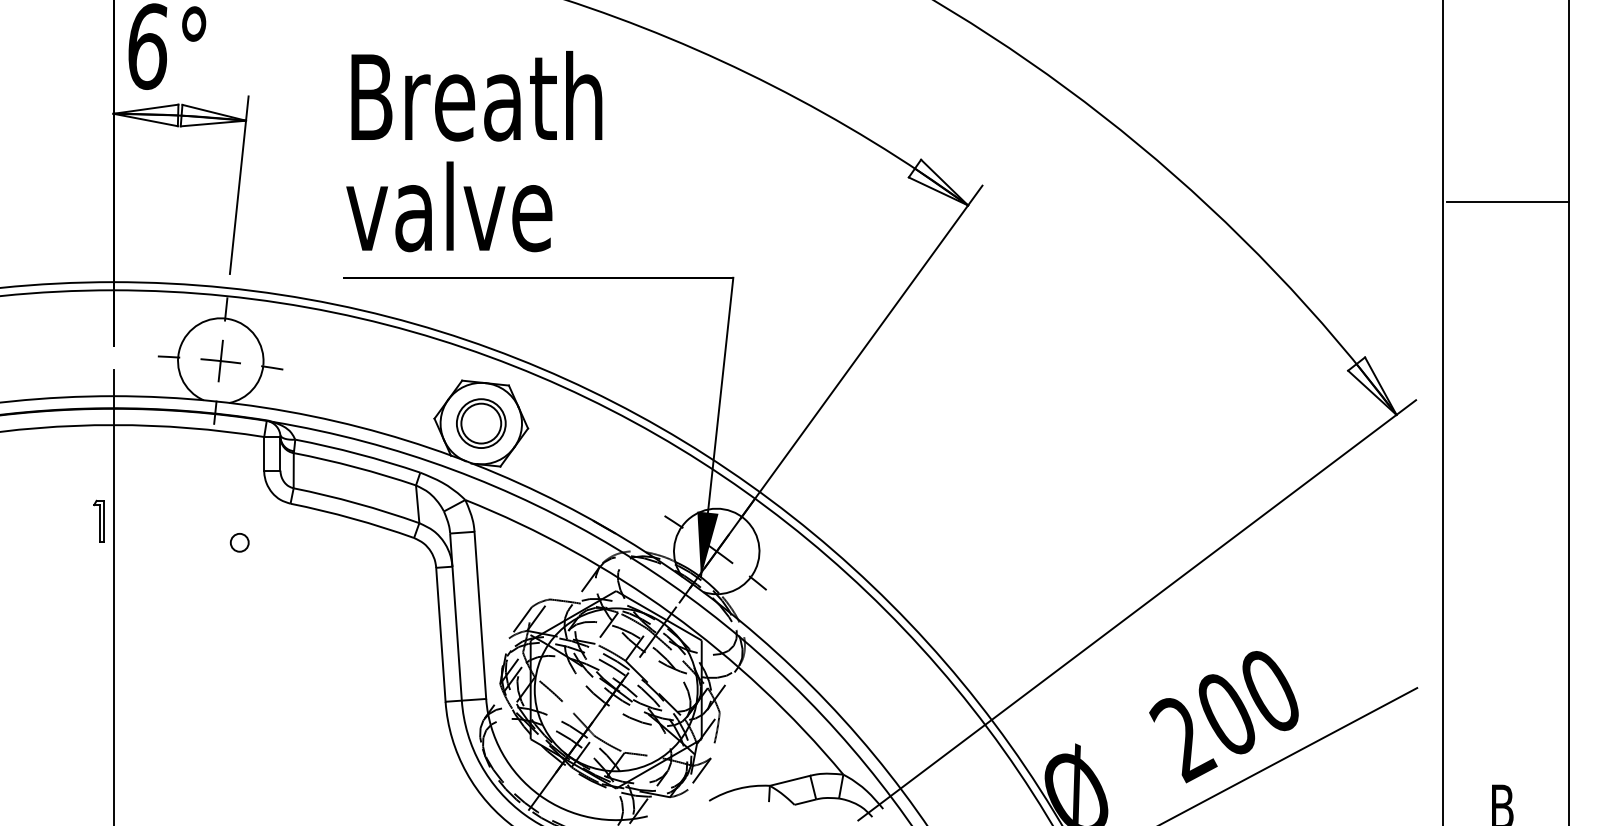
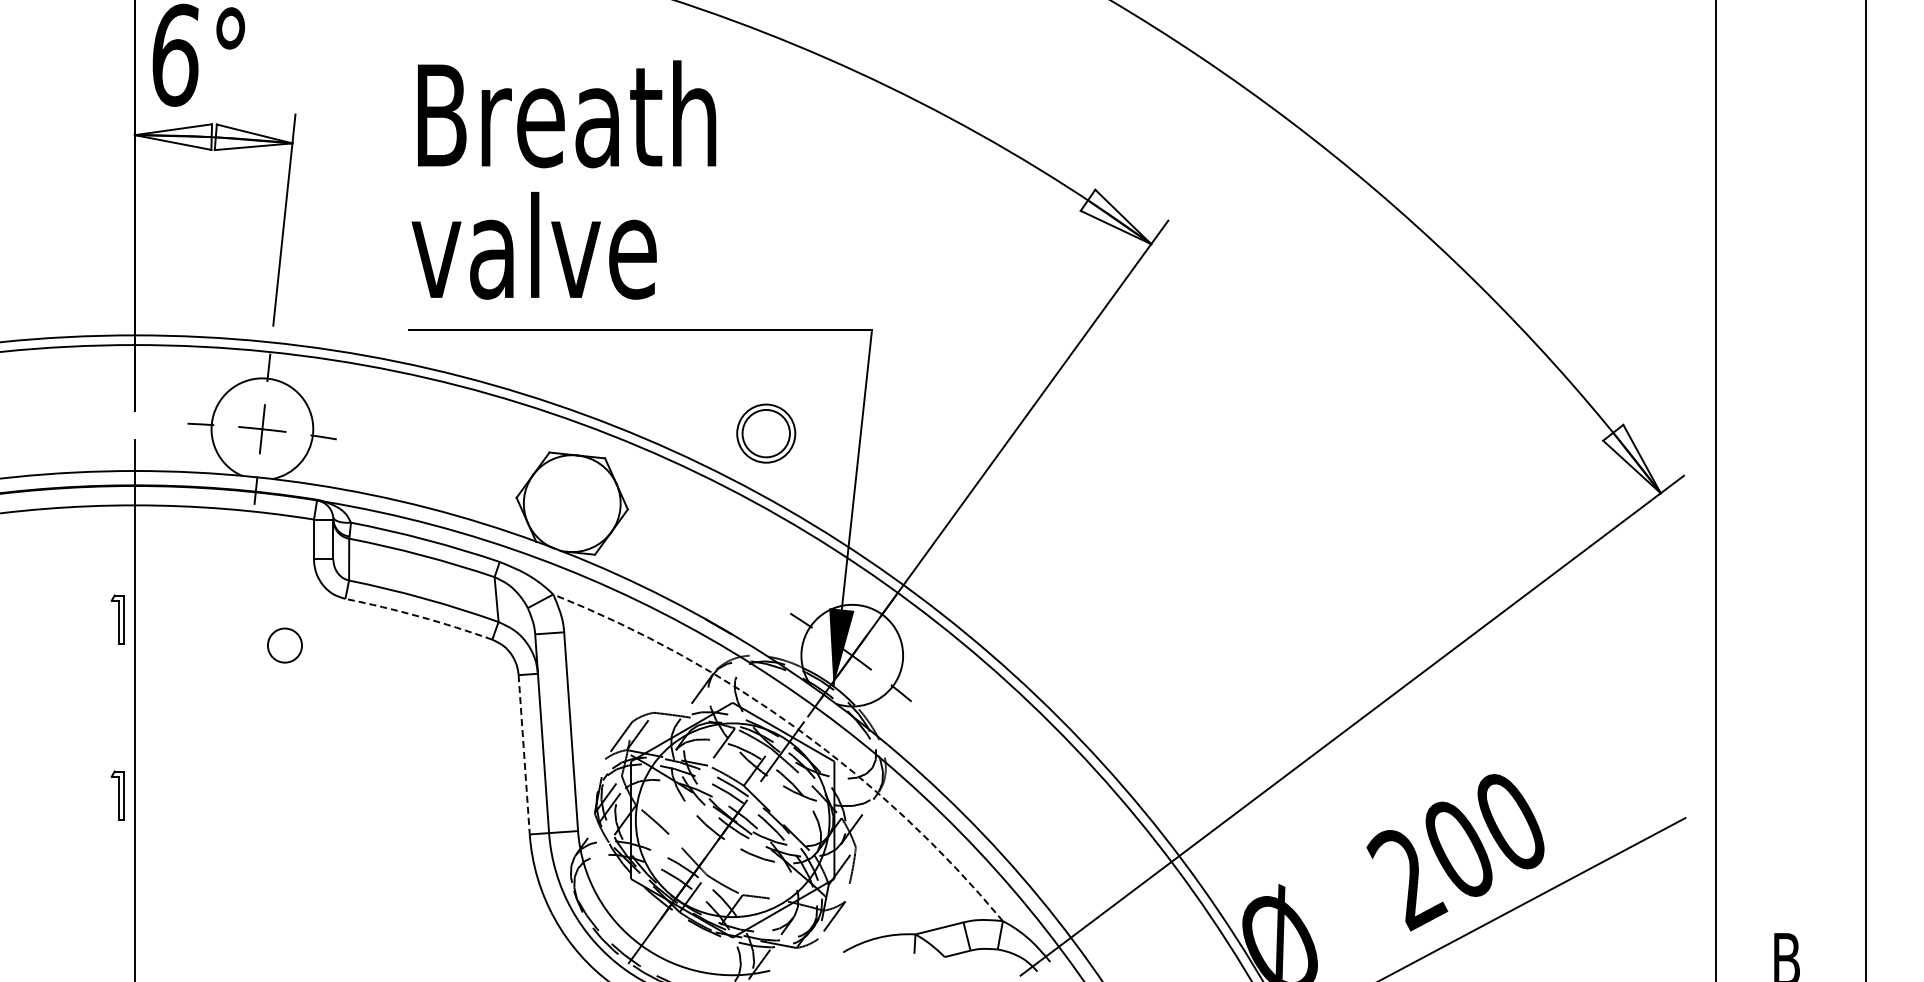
line: (1508, 202) -> (1793, 240), removed
part: (481, 423) -> (766, 433), moved
arc: (352, 518) -> (419, 616), solid -> dashed
circle: (239, 542) -> (284, 644), size x1.6
arc: (671, 613) -> (798, 729), solid -> dashed
line: (441, 634) -> (524, 754), solid -> dashed
part: (98, 669) -> (117, 795), added

